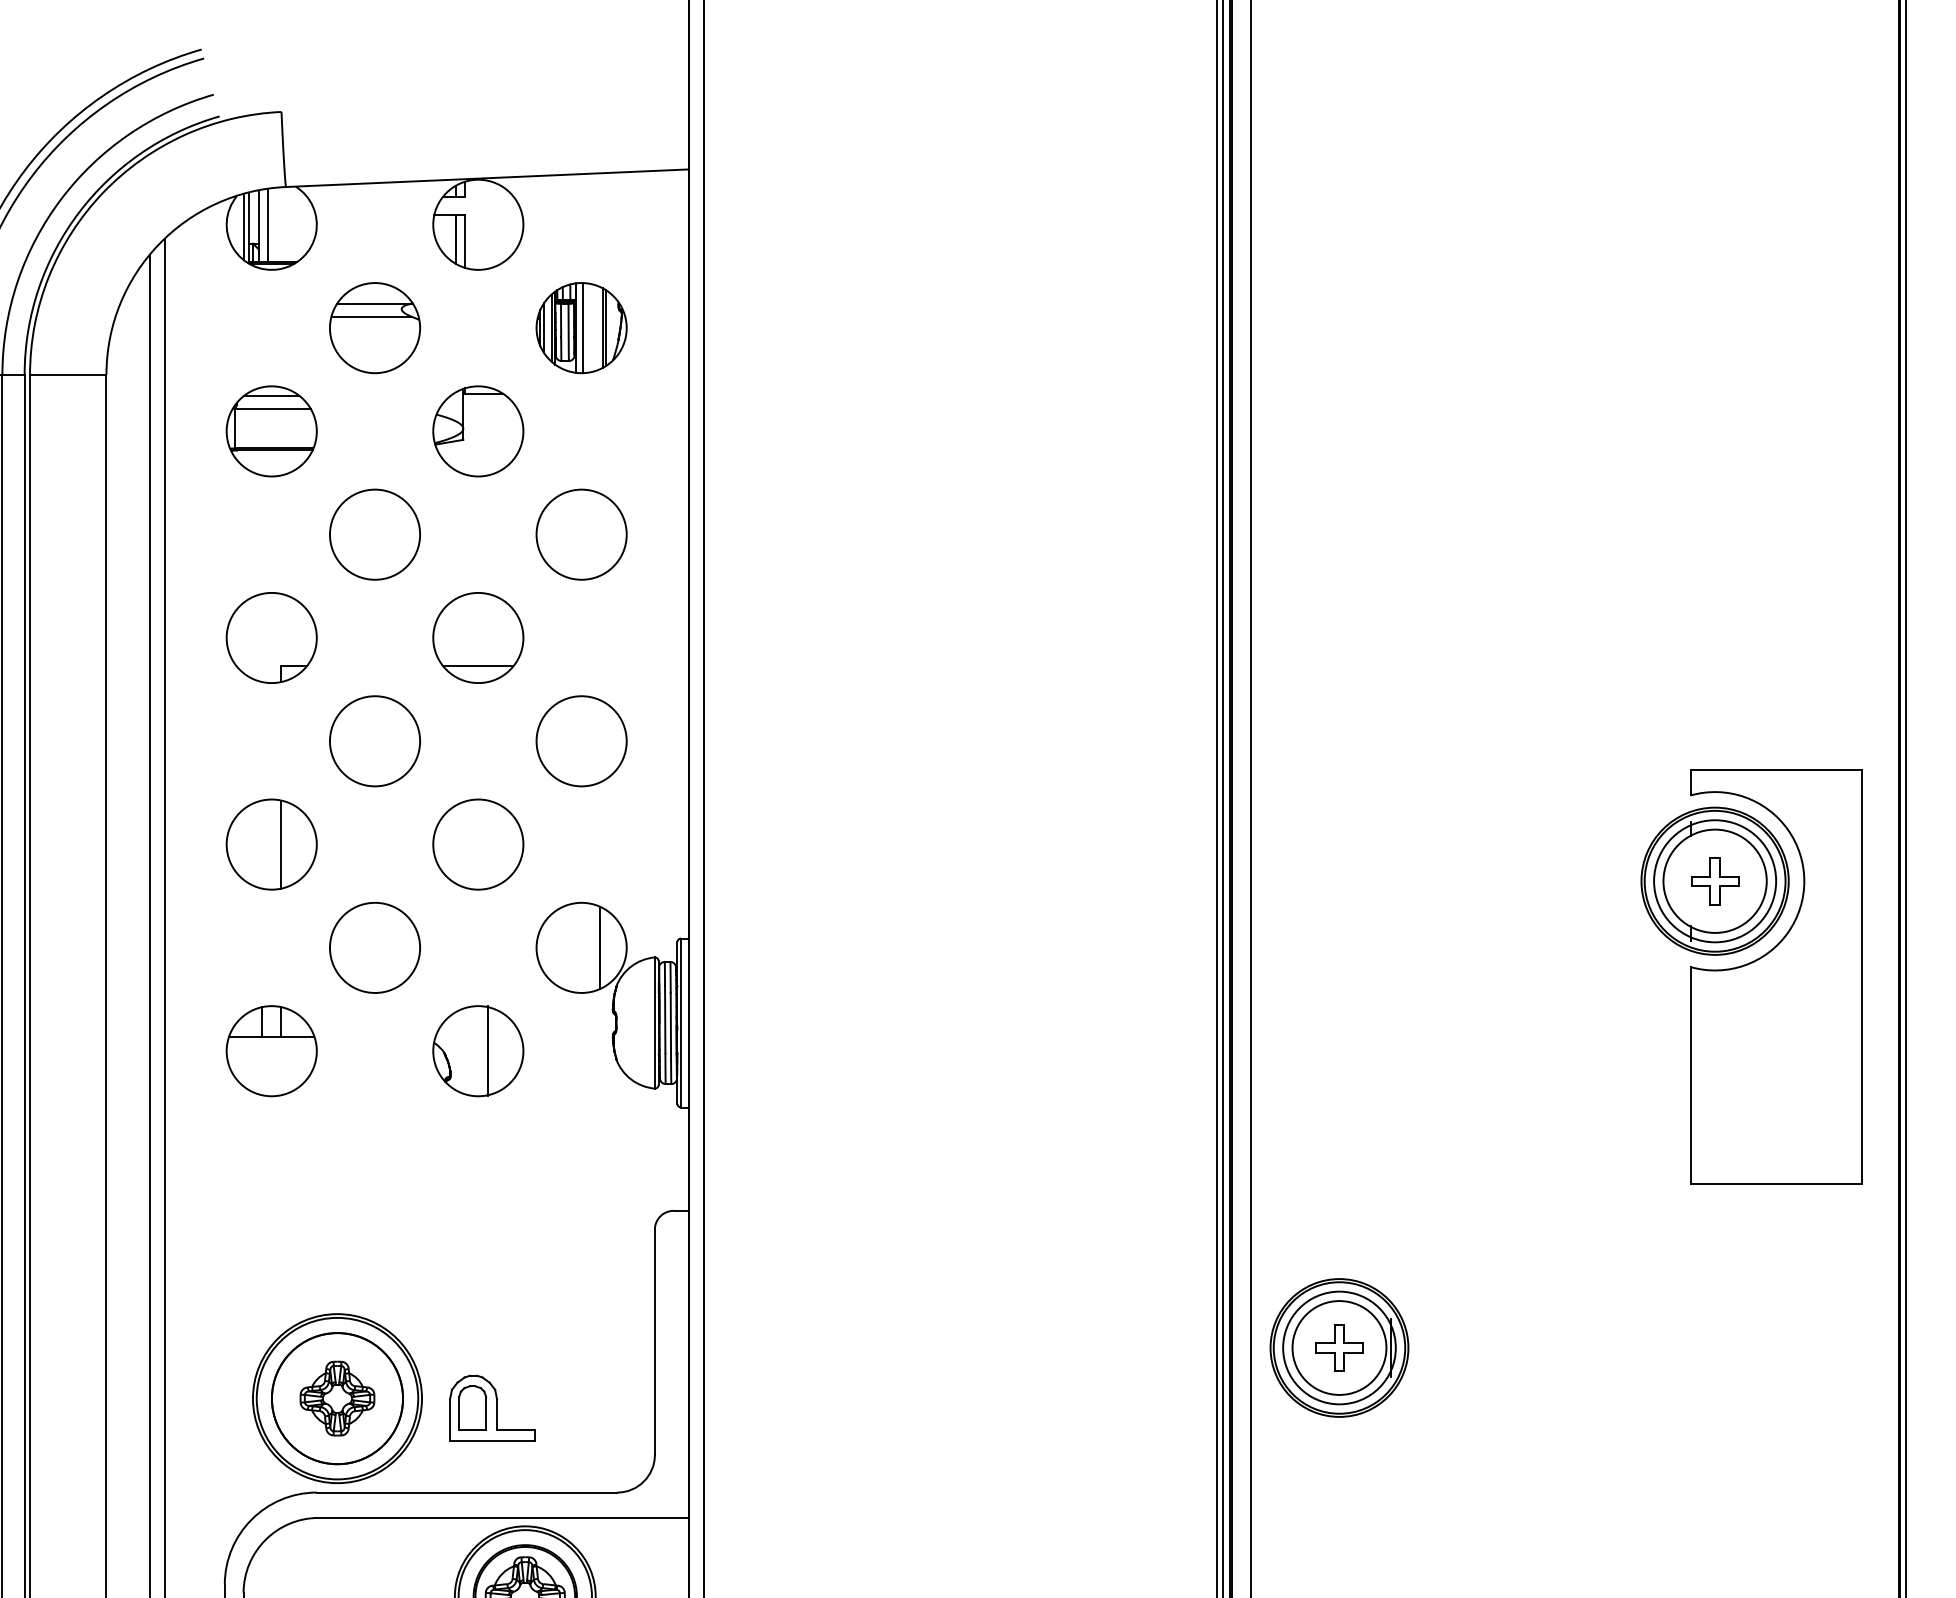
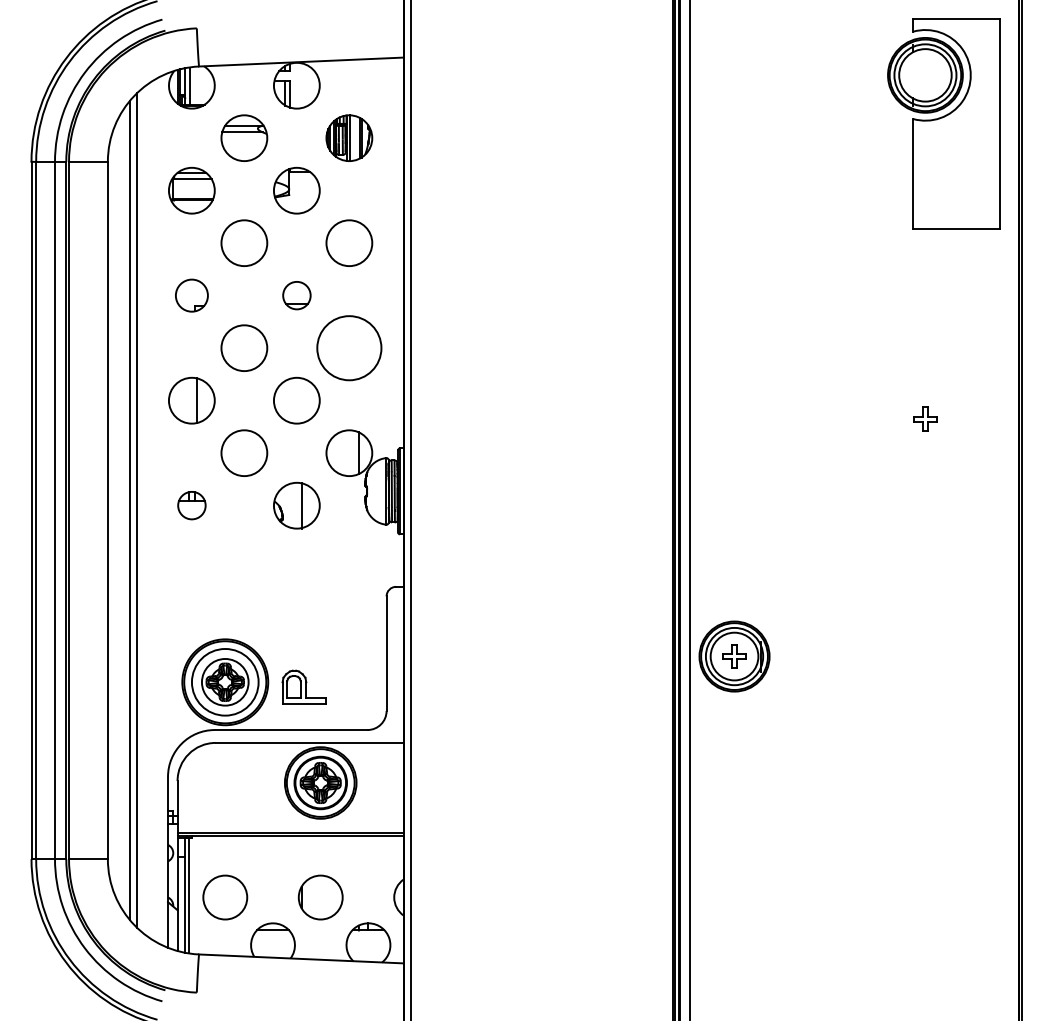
part: (271, 637) -> (191, 295), size x0.7
part: (477, 637) -> (296, 295), size x0.6
circle: (581, 741) -> (349, 348), size x1.4
part: (1750, 975) -> (943, 123), moved
part: (271, 1050) -> (191, 505), size x0.6
circle: (335, 1399) -> (224, 682), size x0.7

